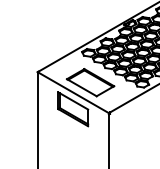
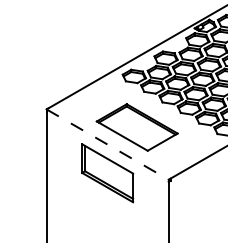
line: (73, 92) -> (107, 144), solid -> dashed

